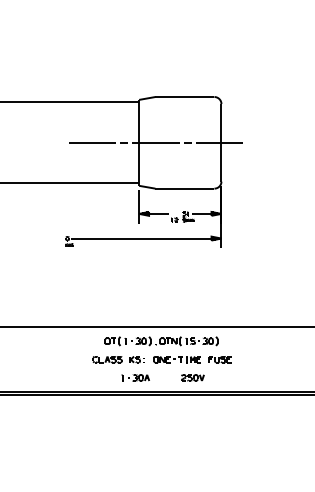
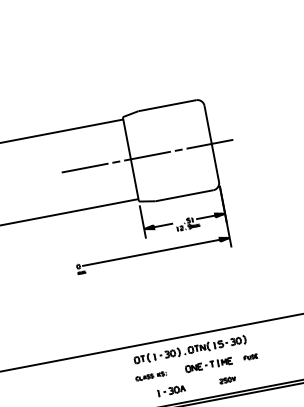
part: (118, 359) -> (151, 376), size x0.6
part: (219, 359) -> (250, 357), size x0.6
part: (192, 377) -> (227, 379), size x0.7

